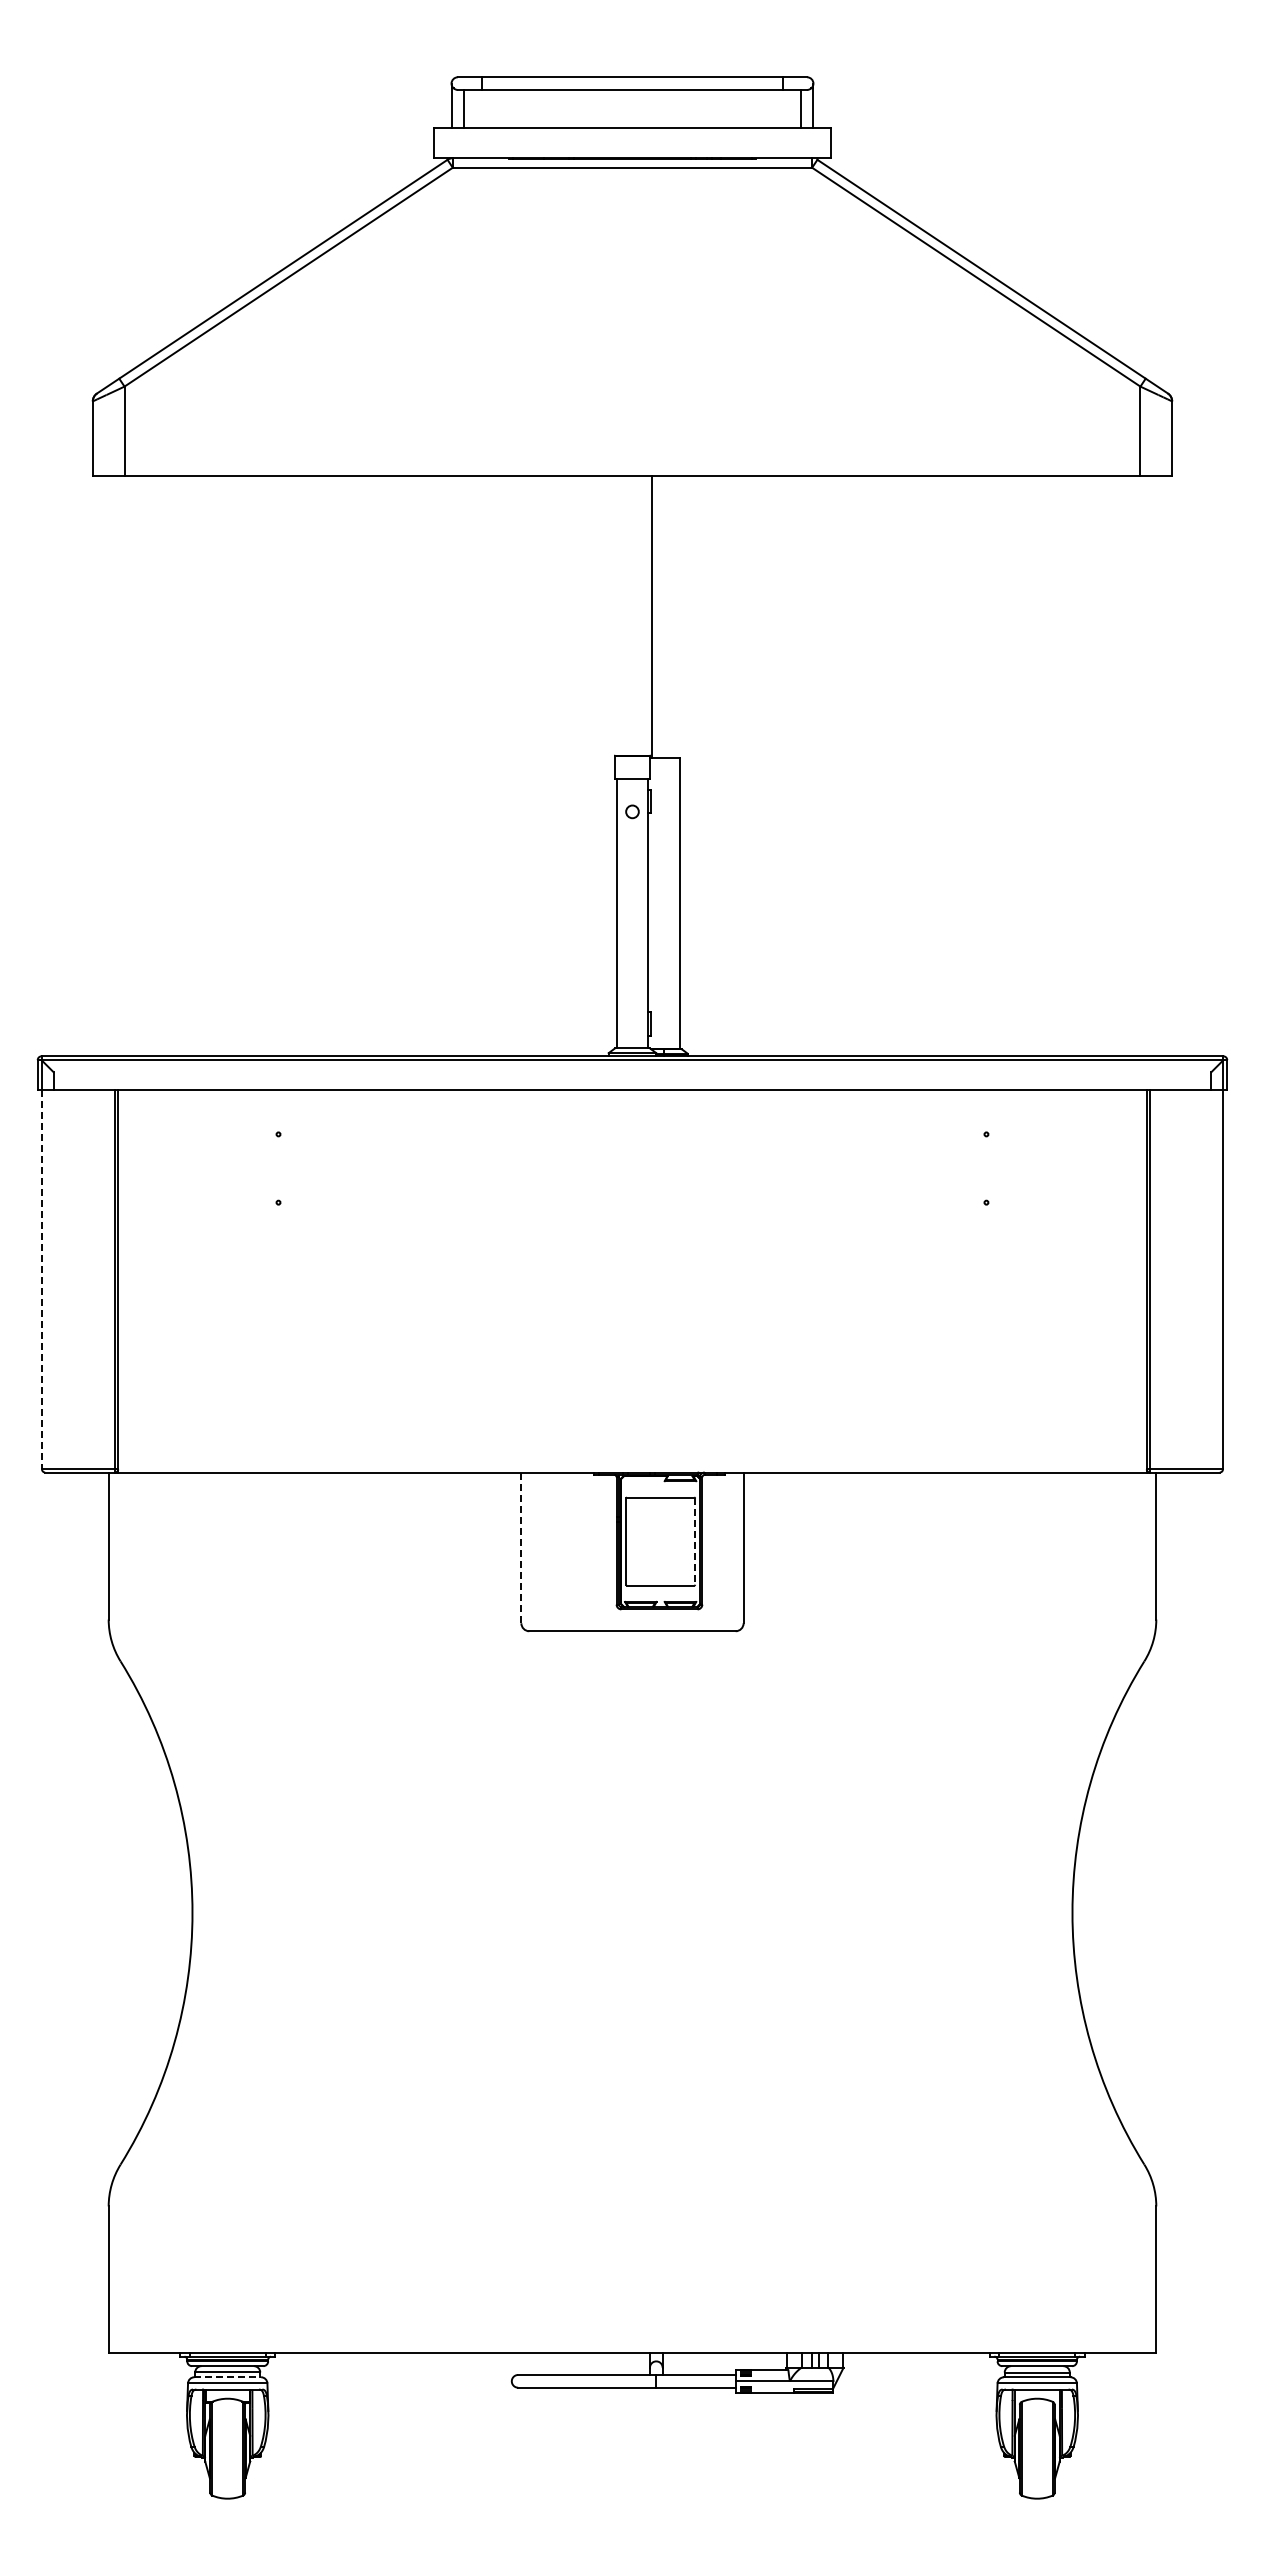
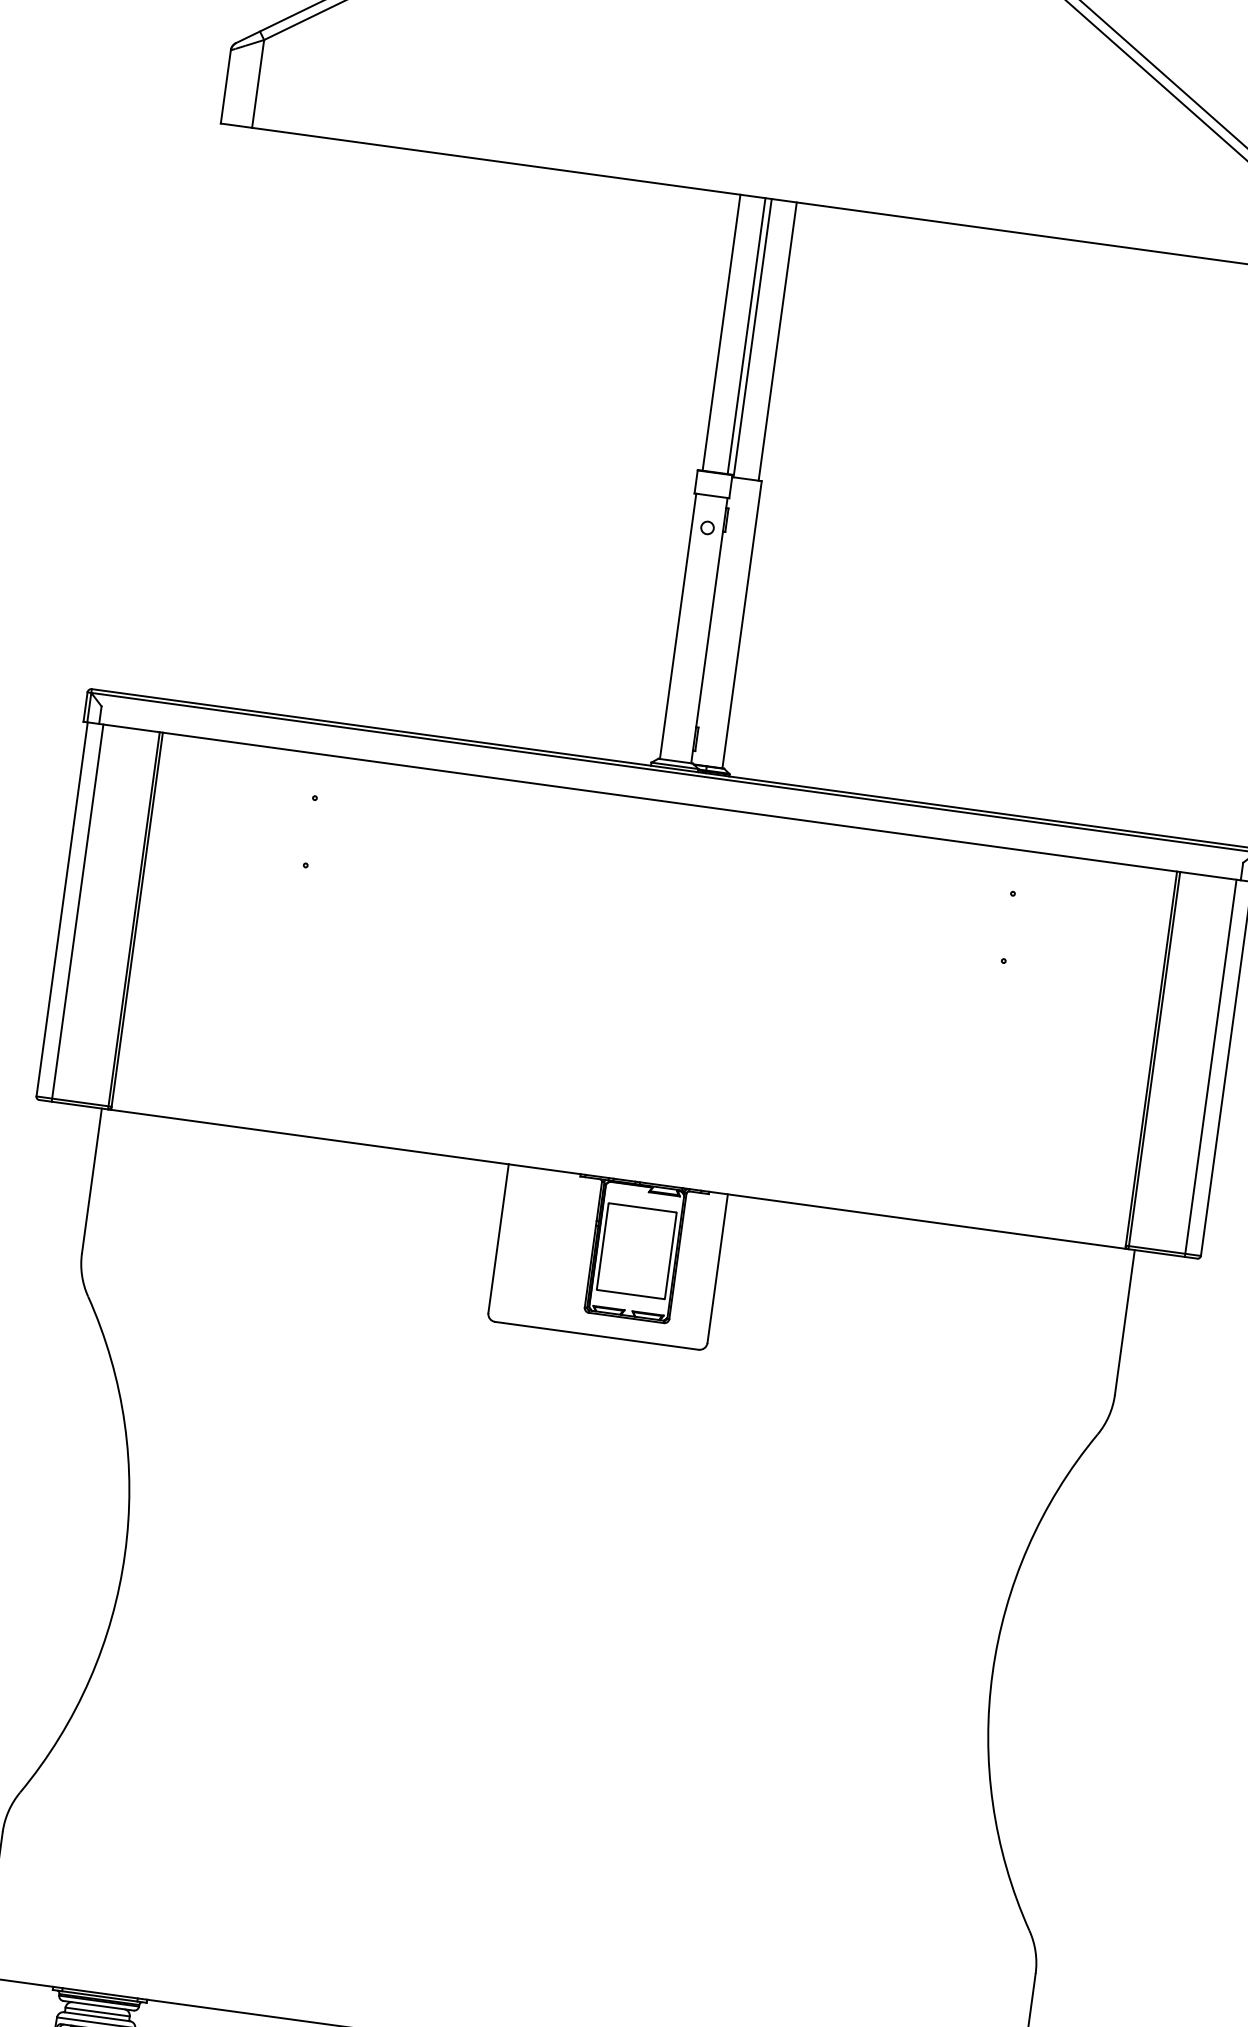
line: (619, 615) -> (721, 332), added
line: (645, 615) -> (746, 336), added
line: (676, 616) -> (777, 341), added
line: (42, 1279) -> (62, 909), dashed -> solid
line: (57, 1280) -> (77, 912), added
line: (1207, 1280) -> (1211, 1067), added
line: (695, 1542) -> (670, 1256), dashed -> solid
line: (521, 1548) -> (498, 1239), dashed -> solid
line: (228, 2377) -> (97, 2017), dashed -> solid

